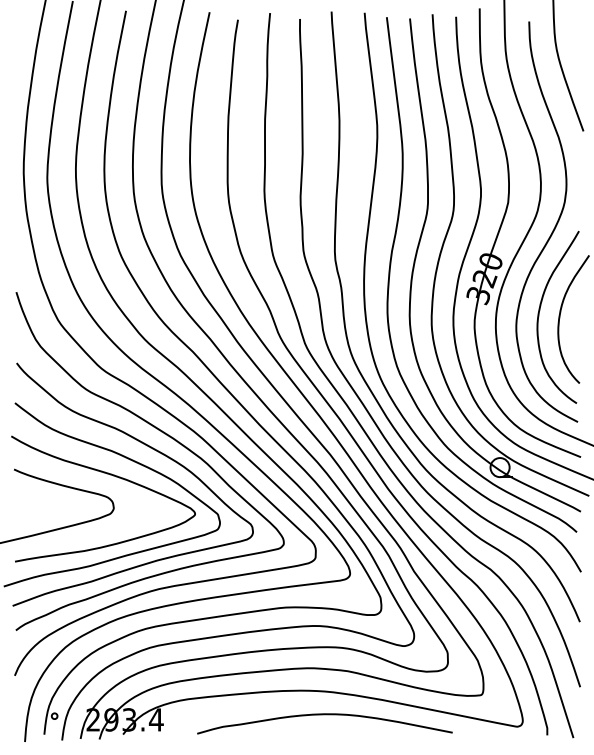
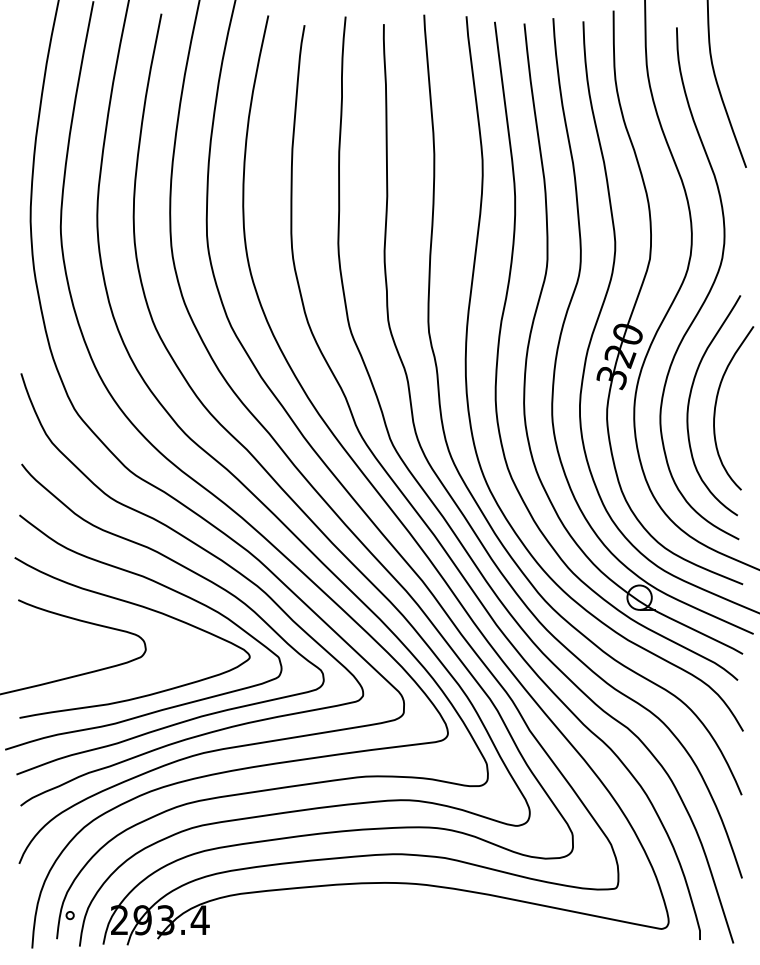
curve: (324, 714) -> (415, 913), removed

